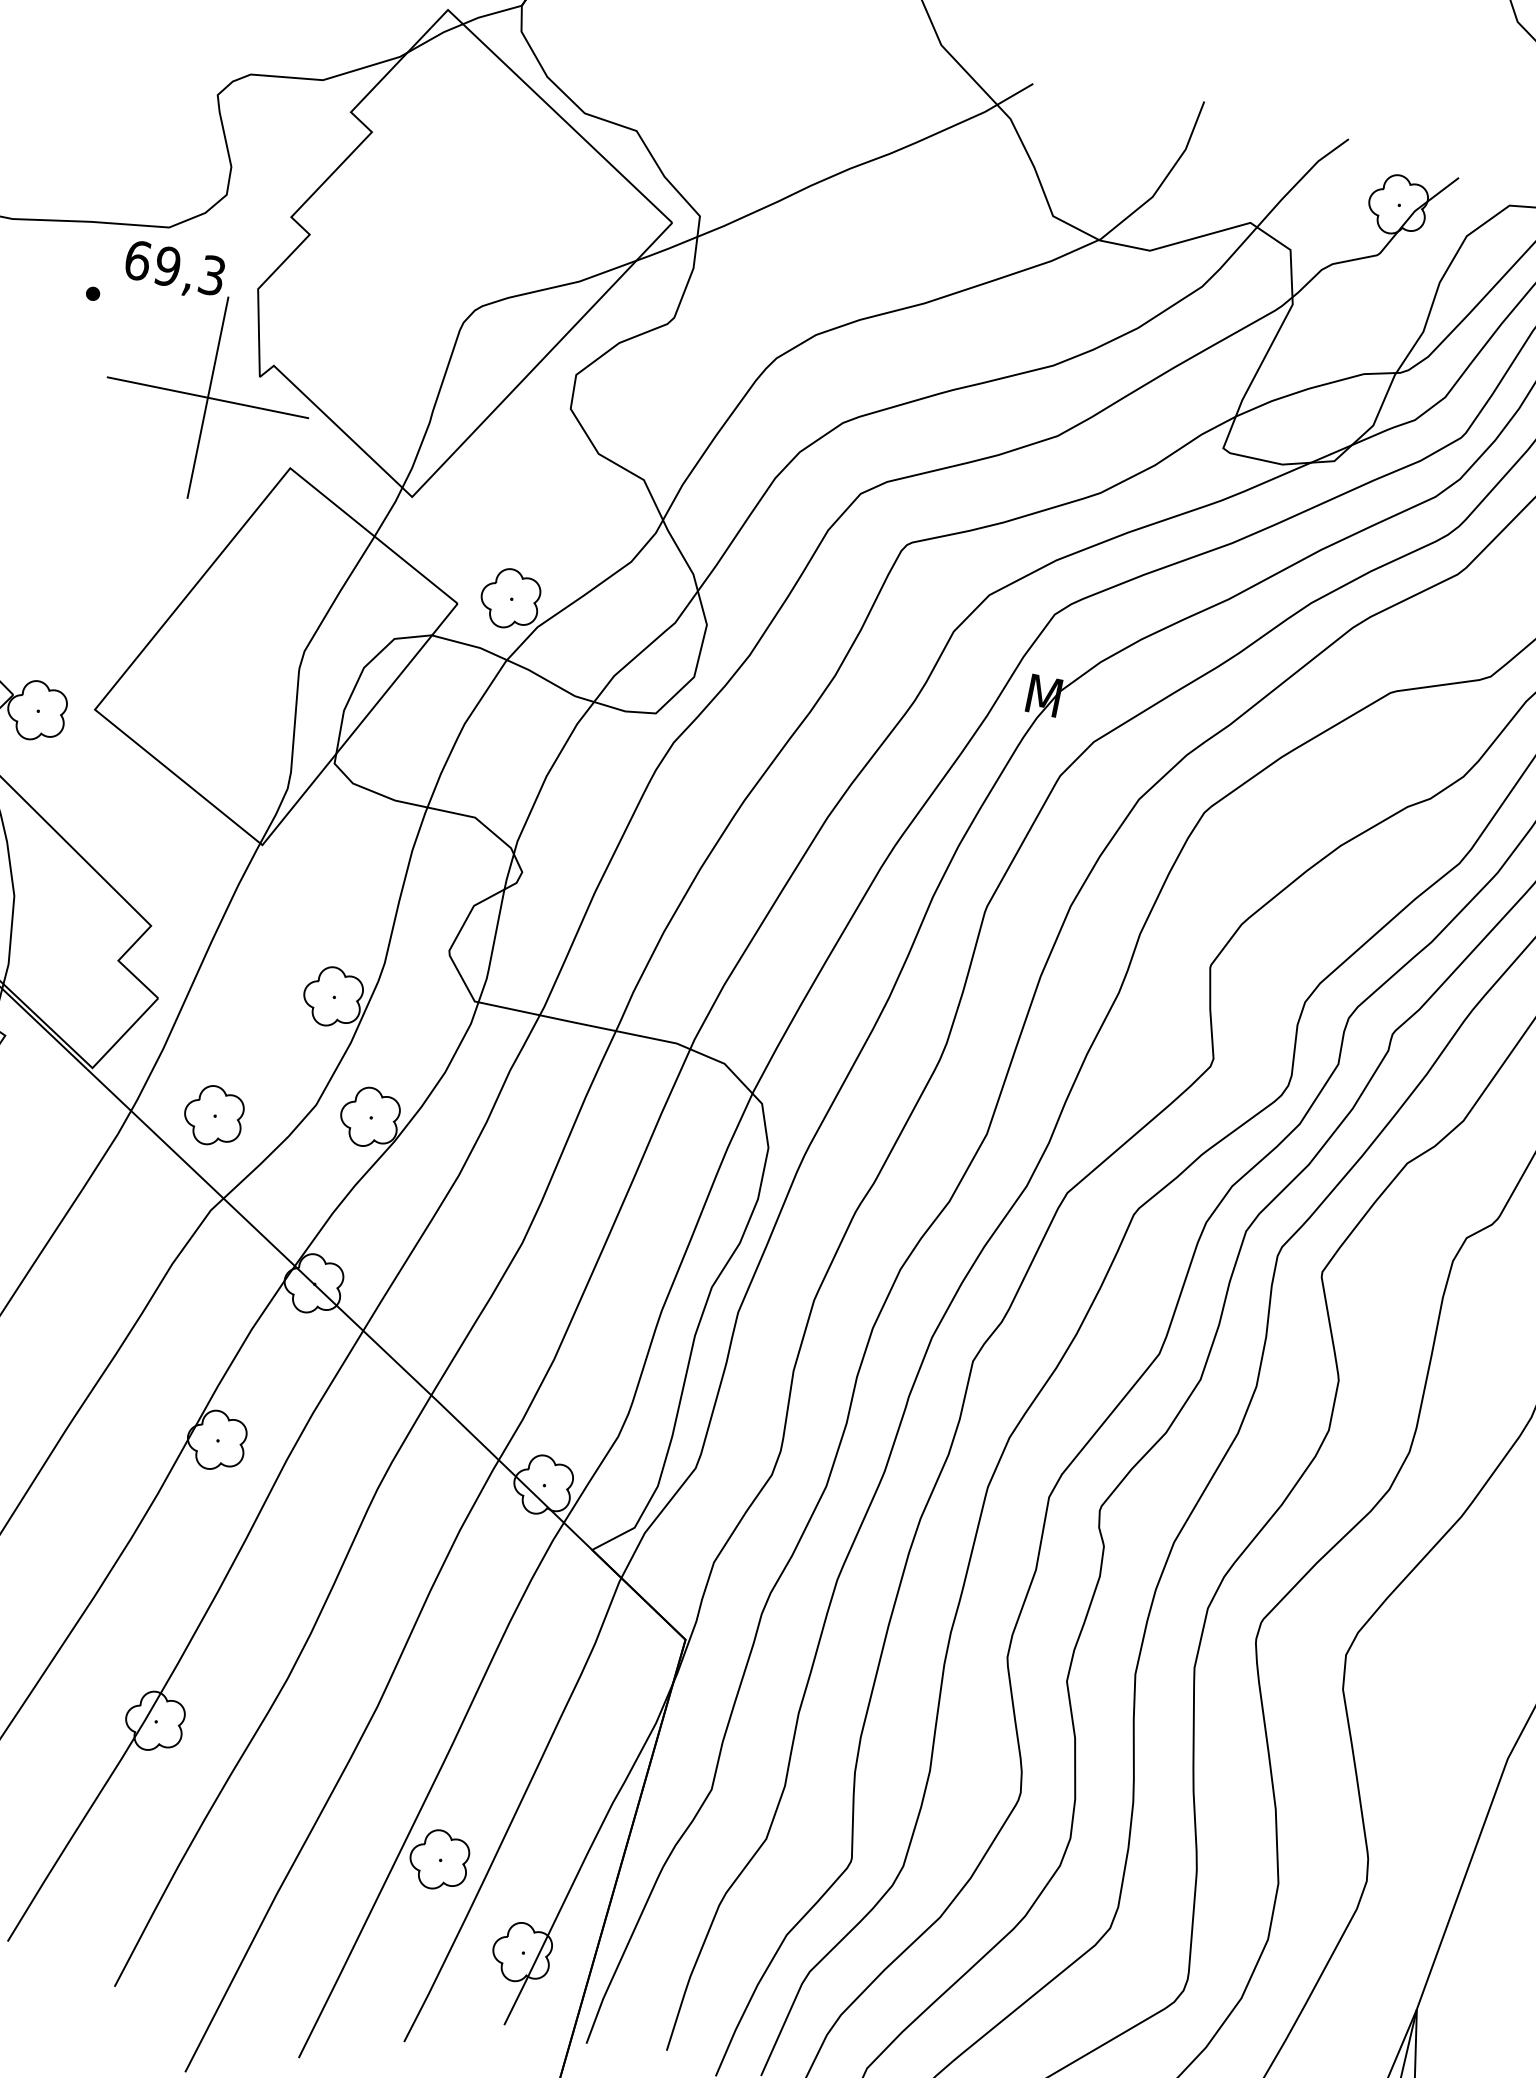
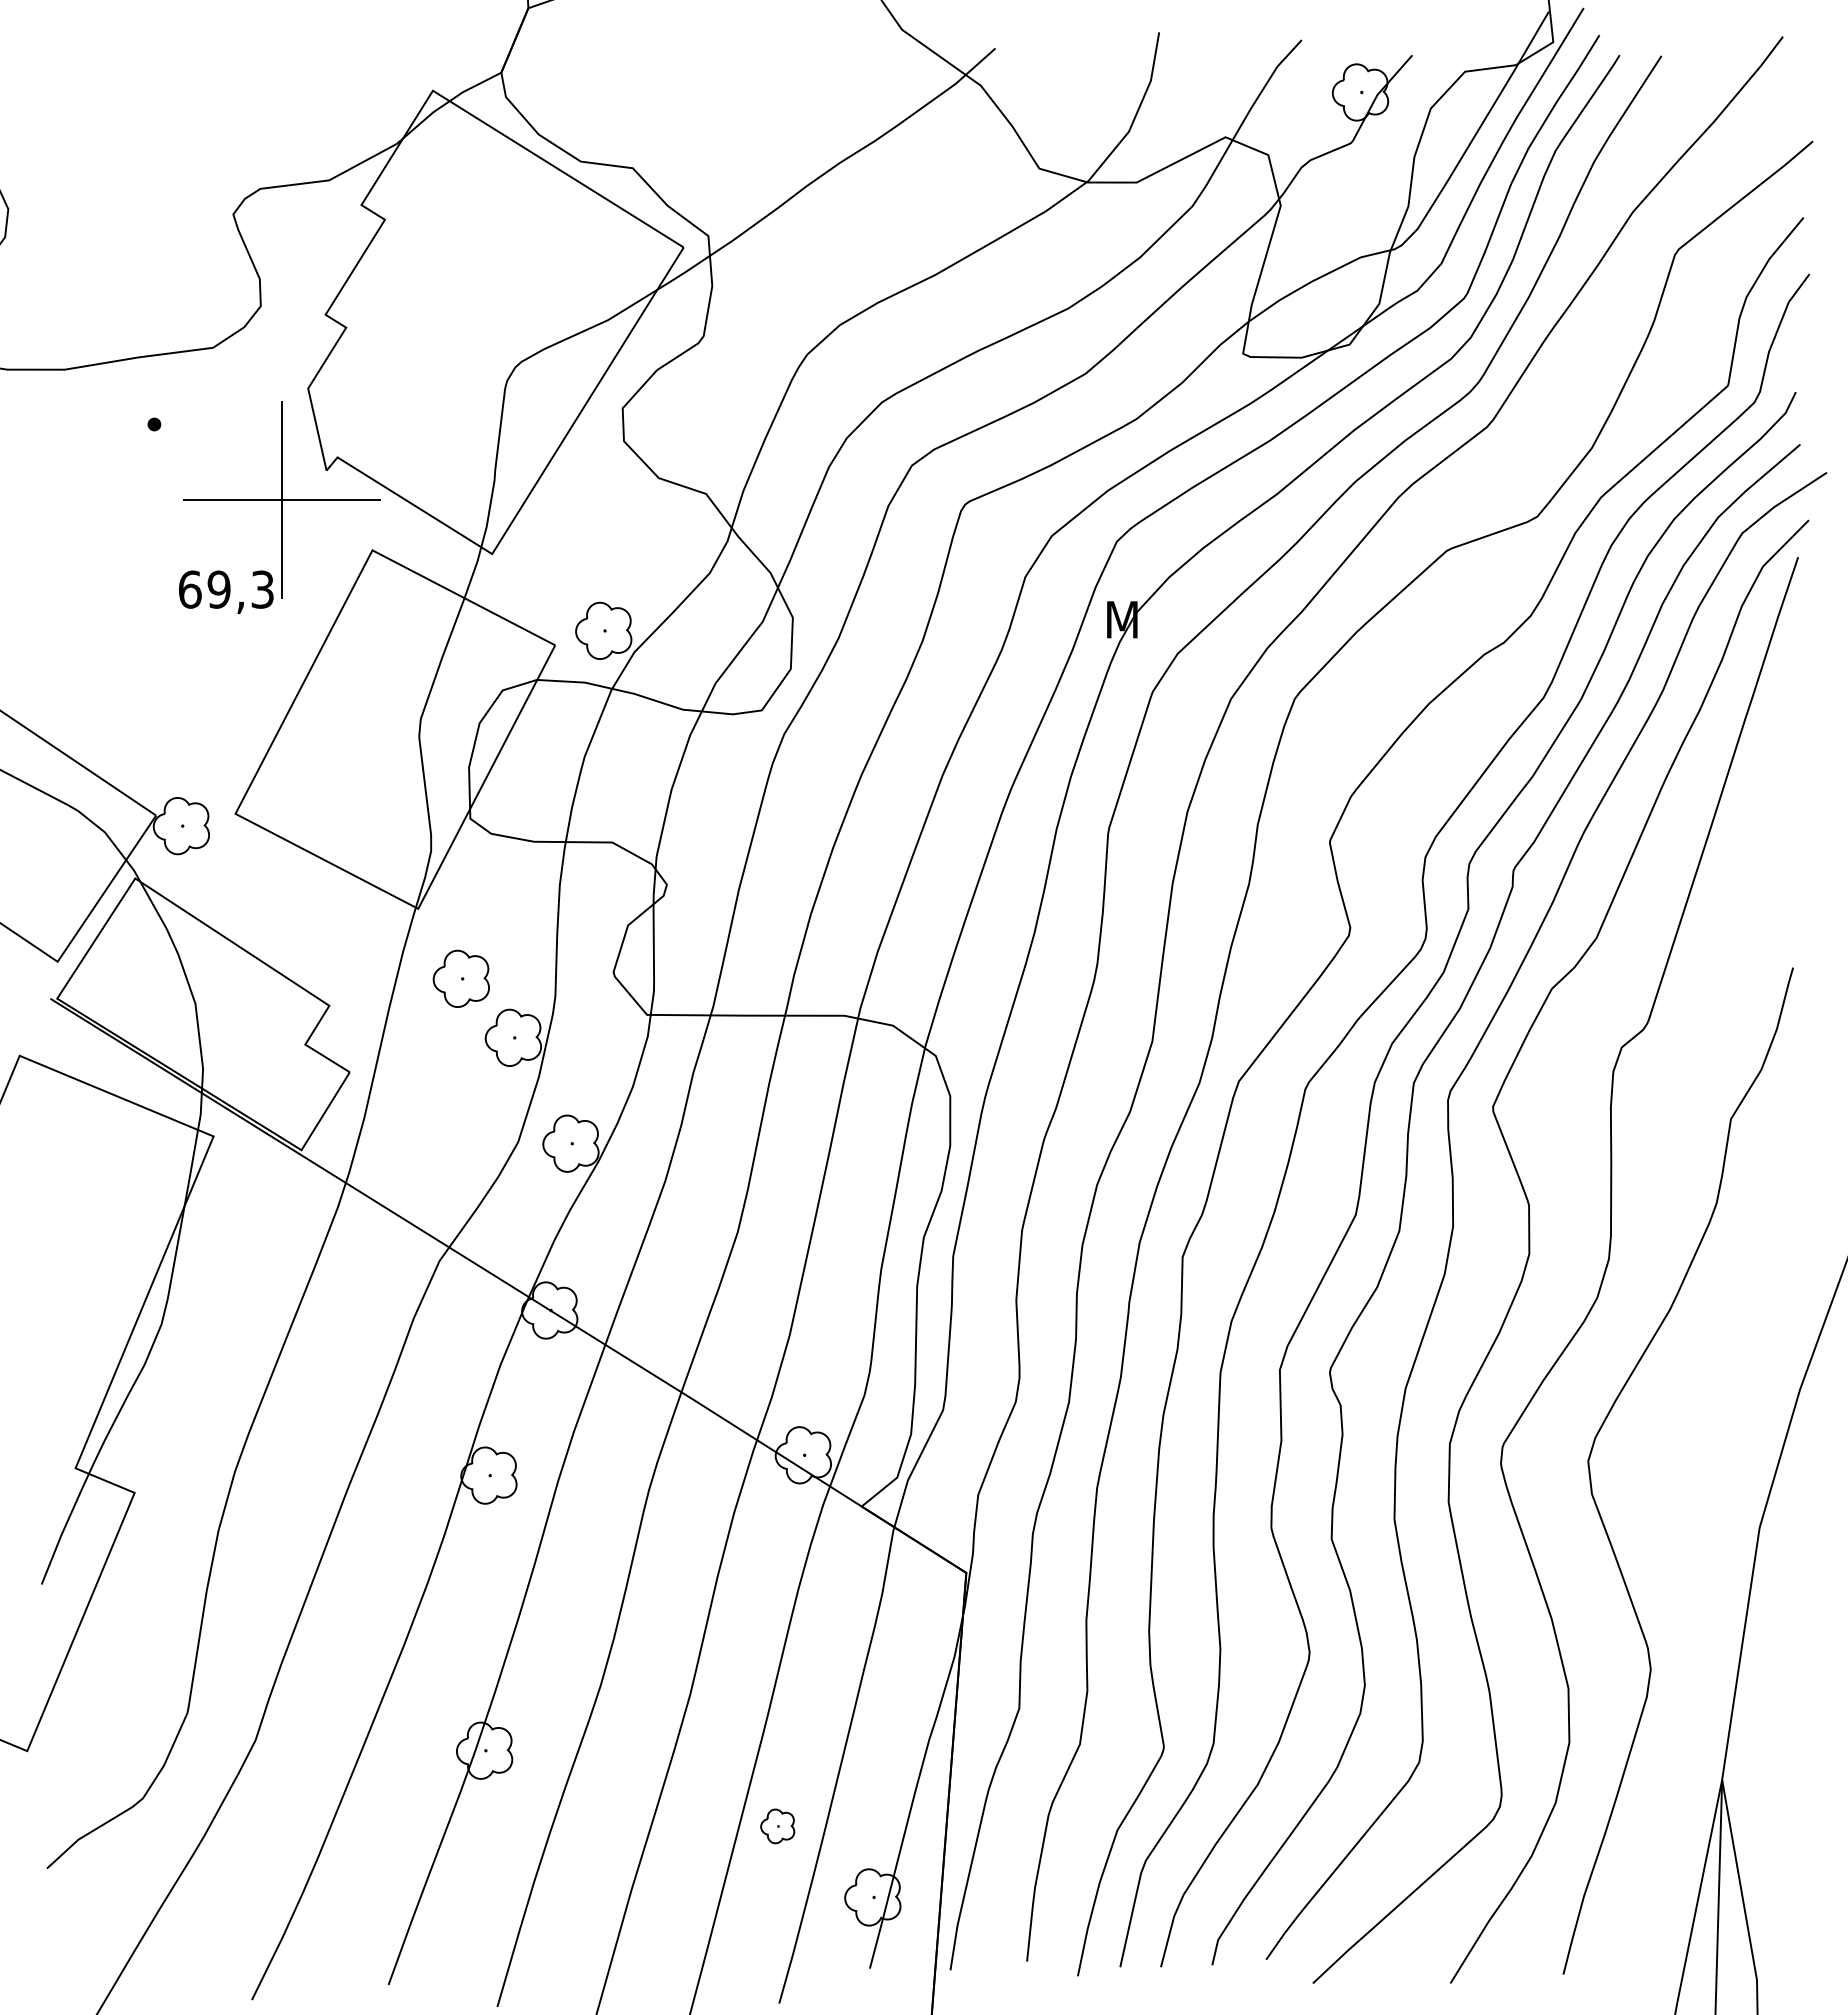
text: (174, 269) -> (226, 591), moved
part: (213, 1115) -> (460, 978), moved
part: (439, 1860) -> (777, 1826), size x0.6

